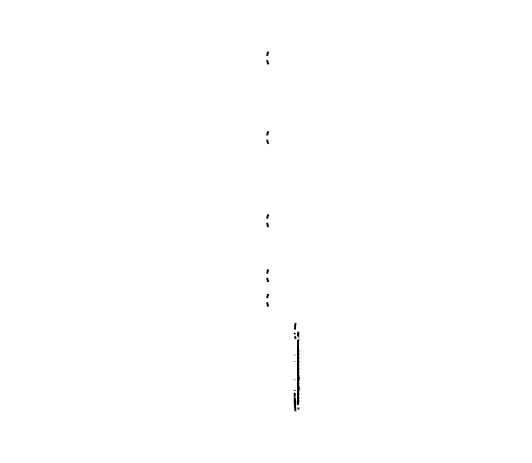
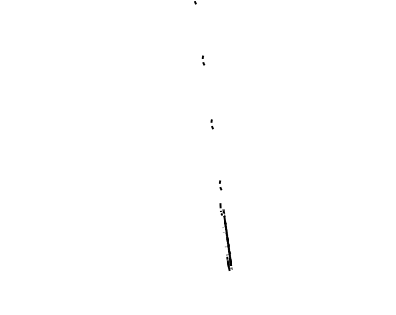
line: (267, 273) -> (217, 164), removed
part: (296, 367) -> (225, 237), moved

